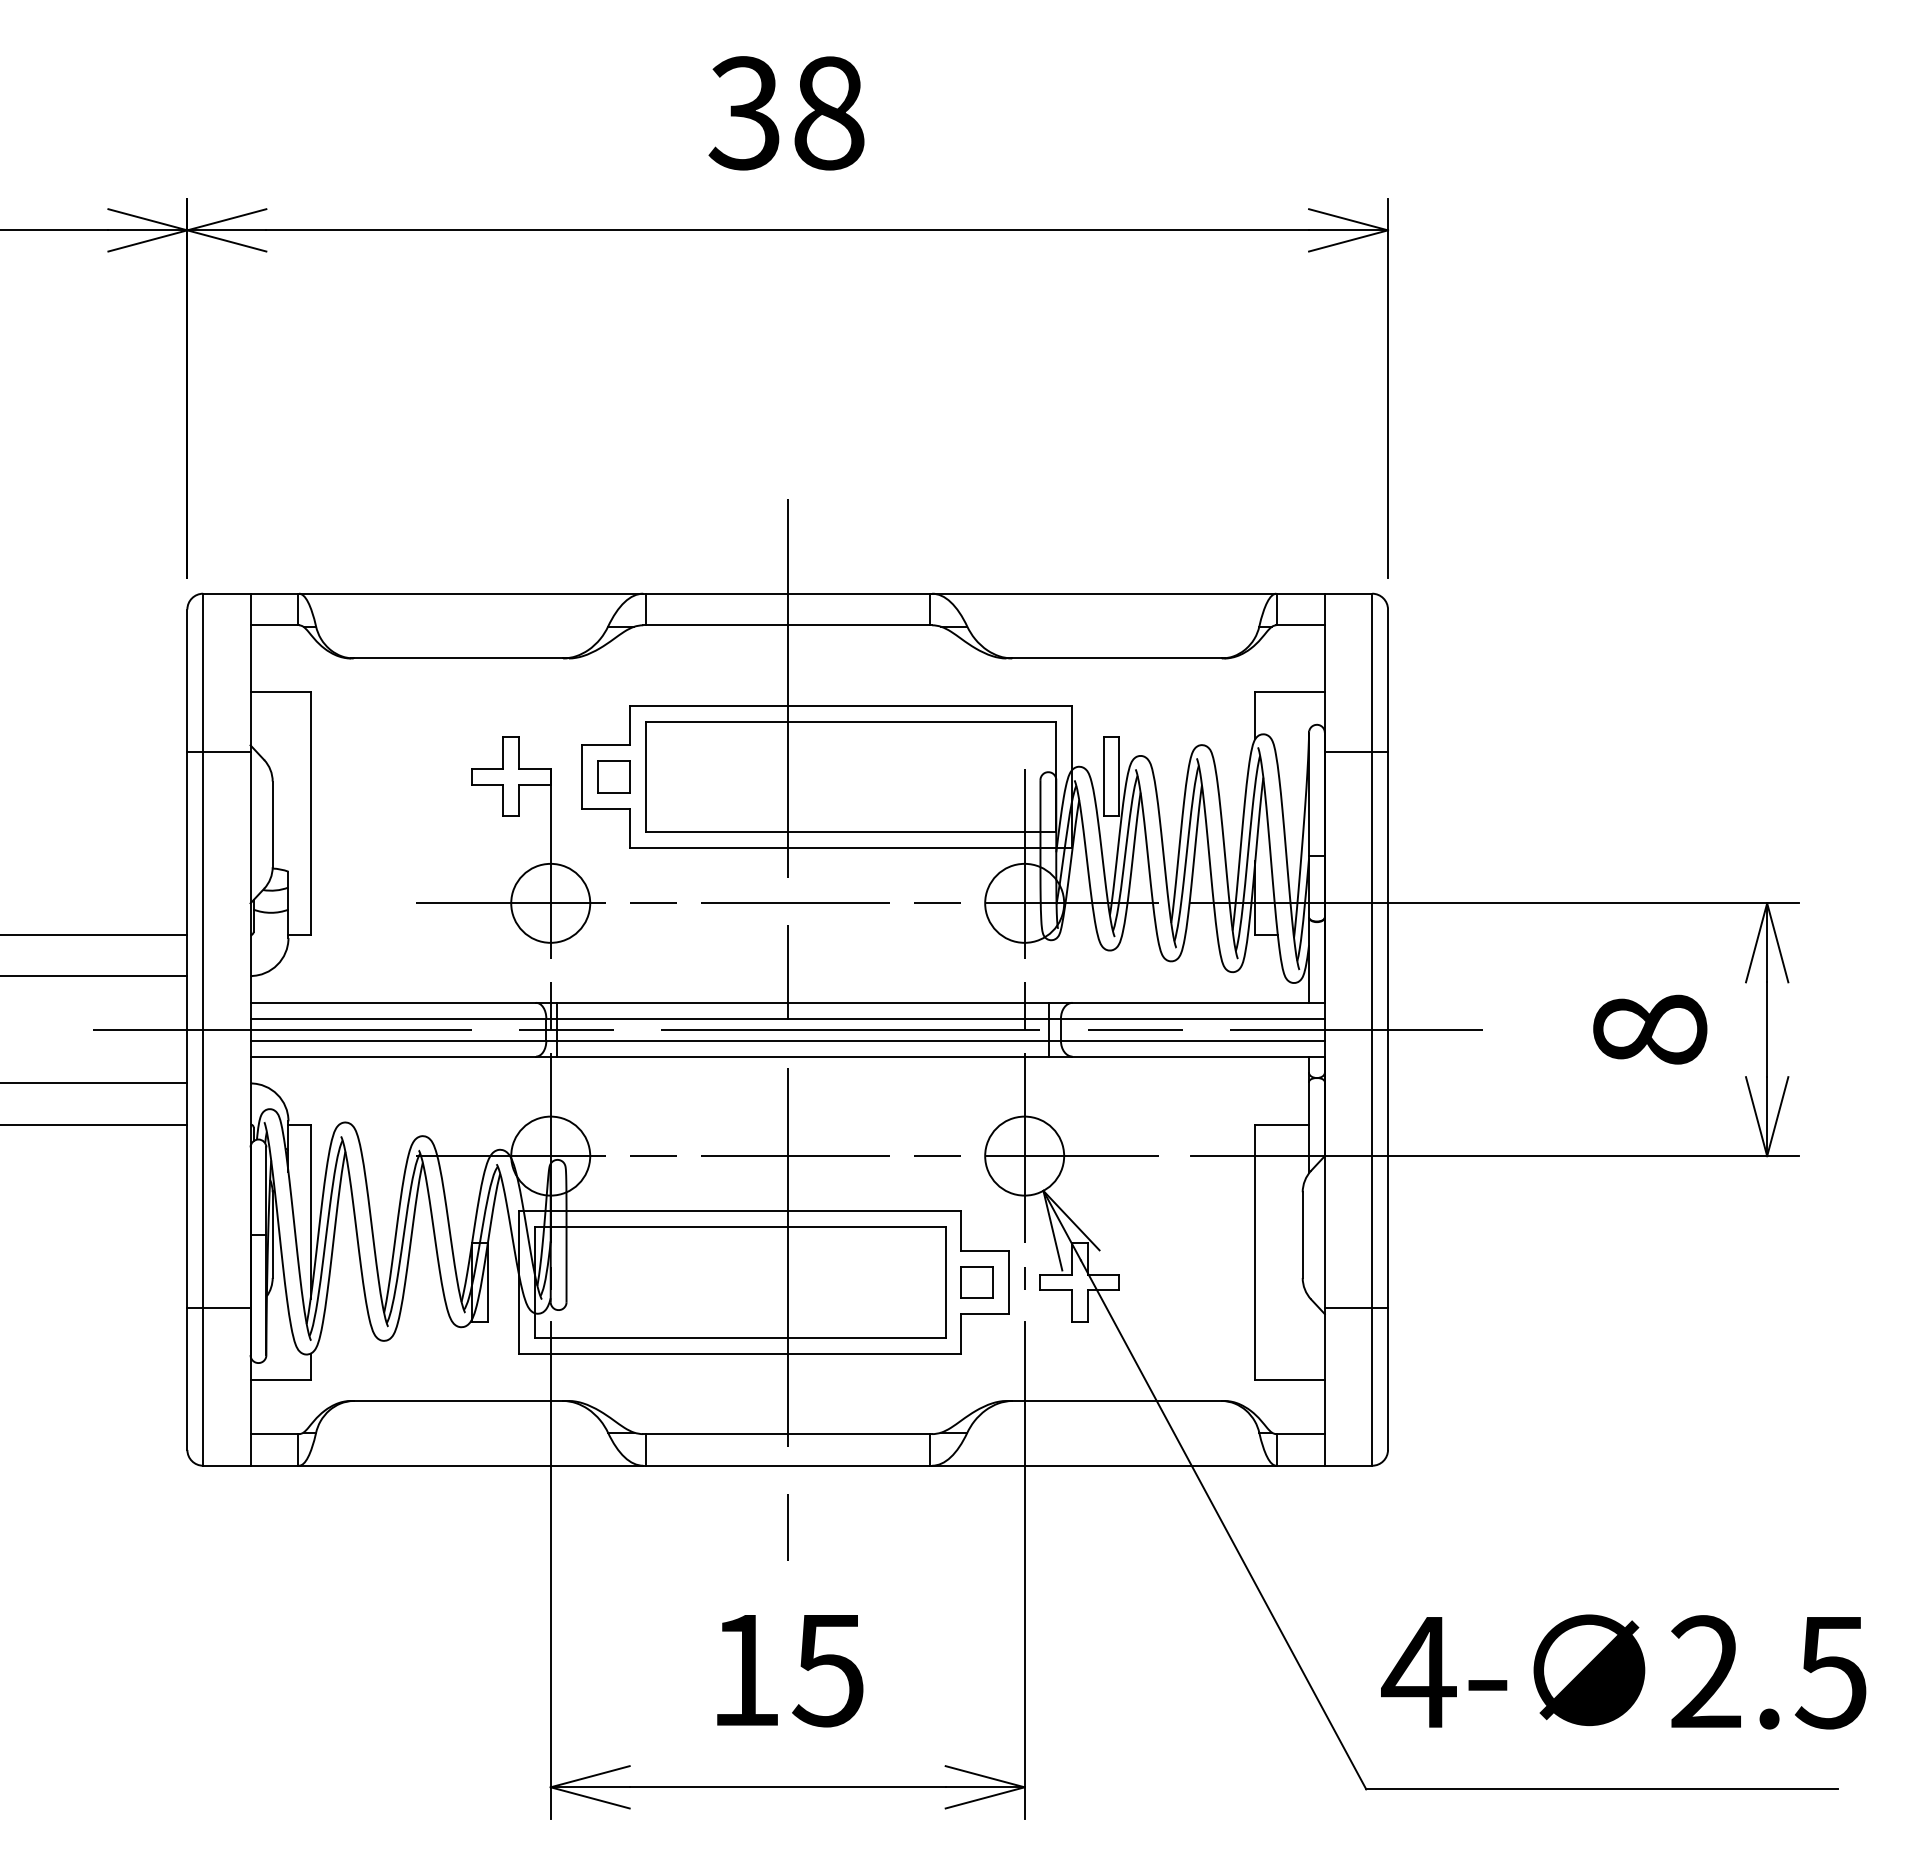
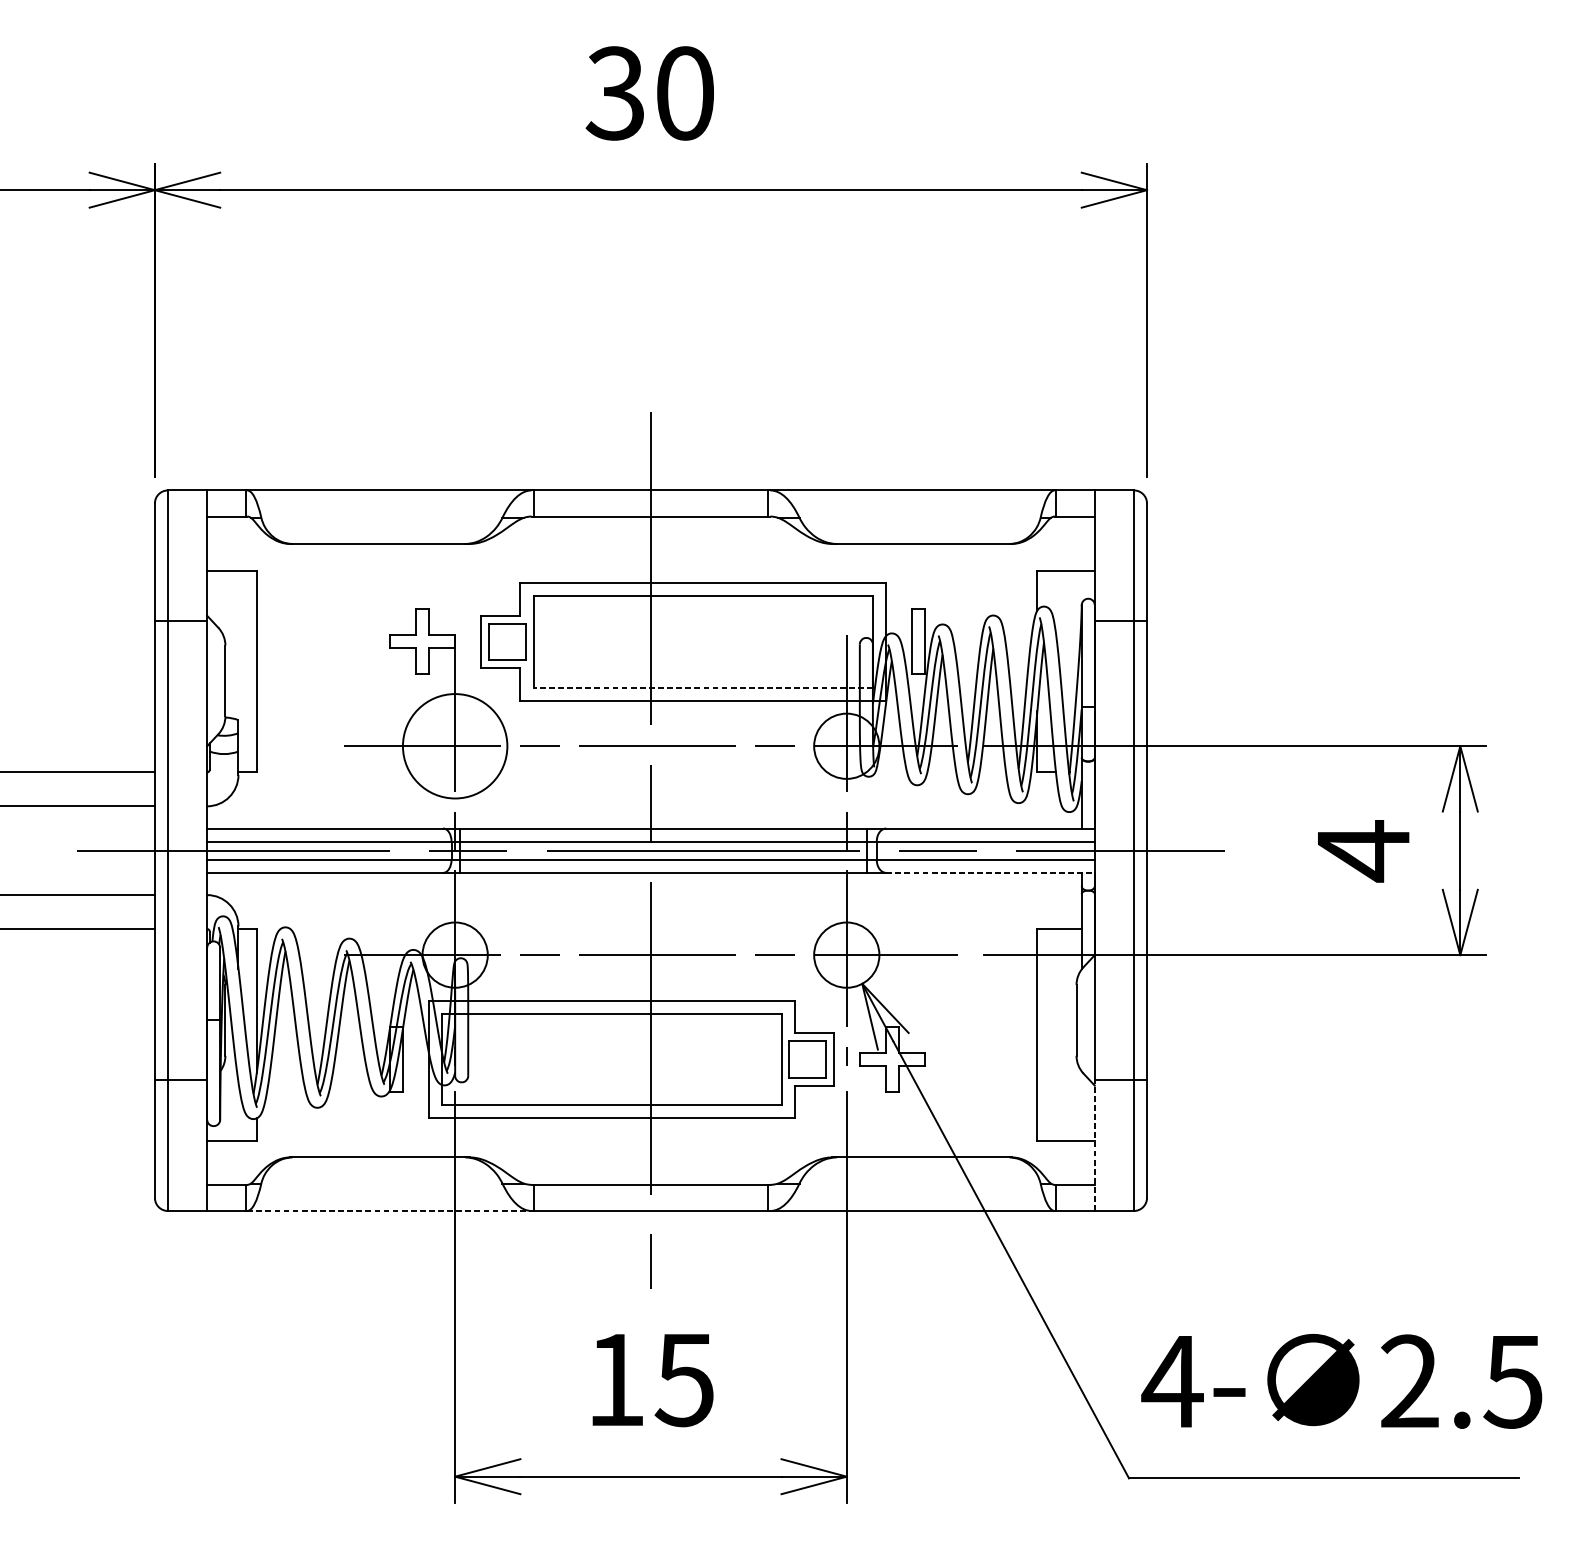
text: (829, 113) -> (685, 93), 38 -> 30
part: (613, 776) -> (507, 641), size x1.4
line: (850, 832) -> (702, 687), solid -> dashed
circle: (550, 902) -> (454, 745), size x1.6
text: (1650, 1030) -> (1363, 851), 8 -> 4
line: (1199, 1056) -> (991, 872), solid -> dashed
part: (976, 1282) -> (806, 1059), size x1.4
line: (1324, 1386) -> (1094, 1145), solid -> dashed
line: (471, 1465) -> (389, 1210), solid -> dashed

